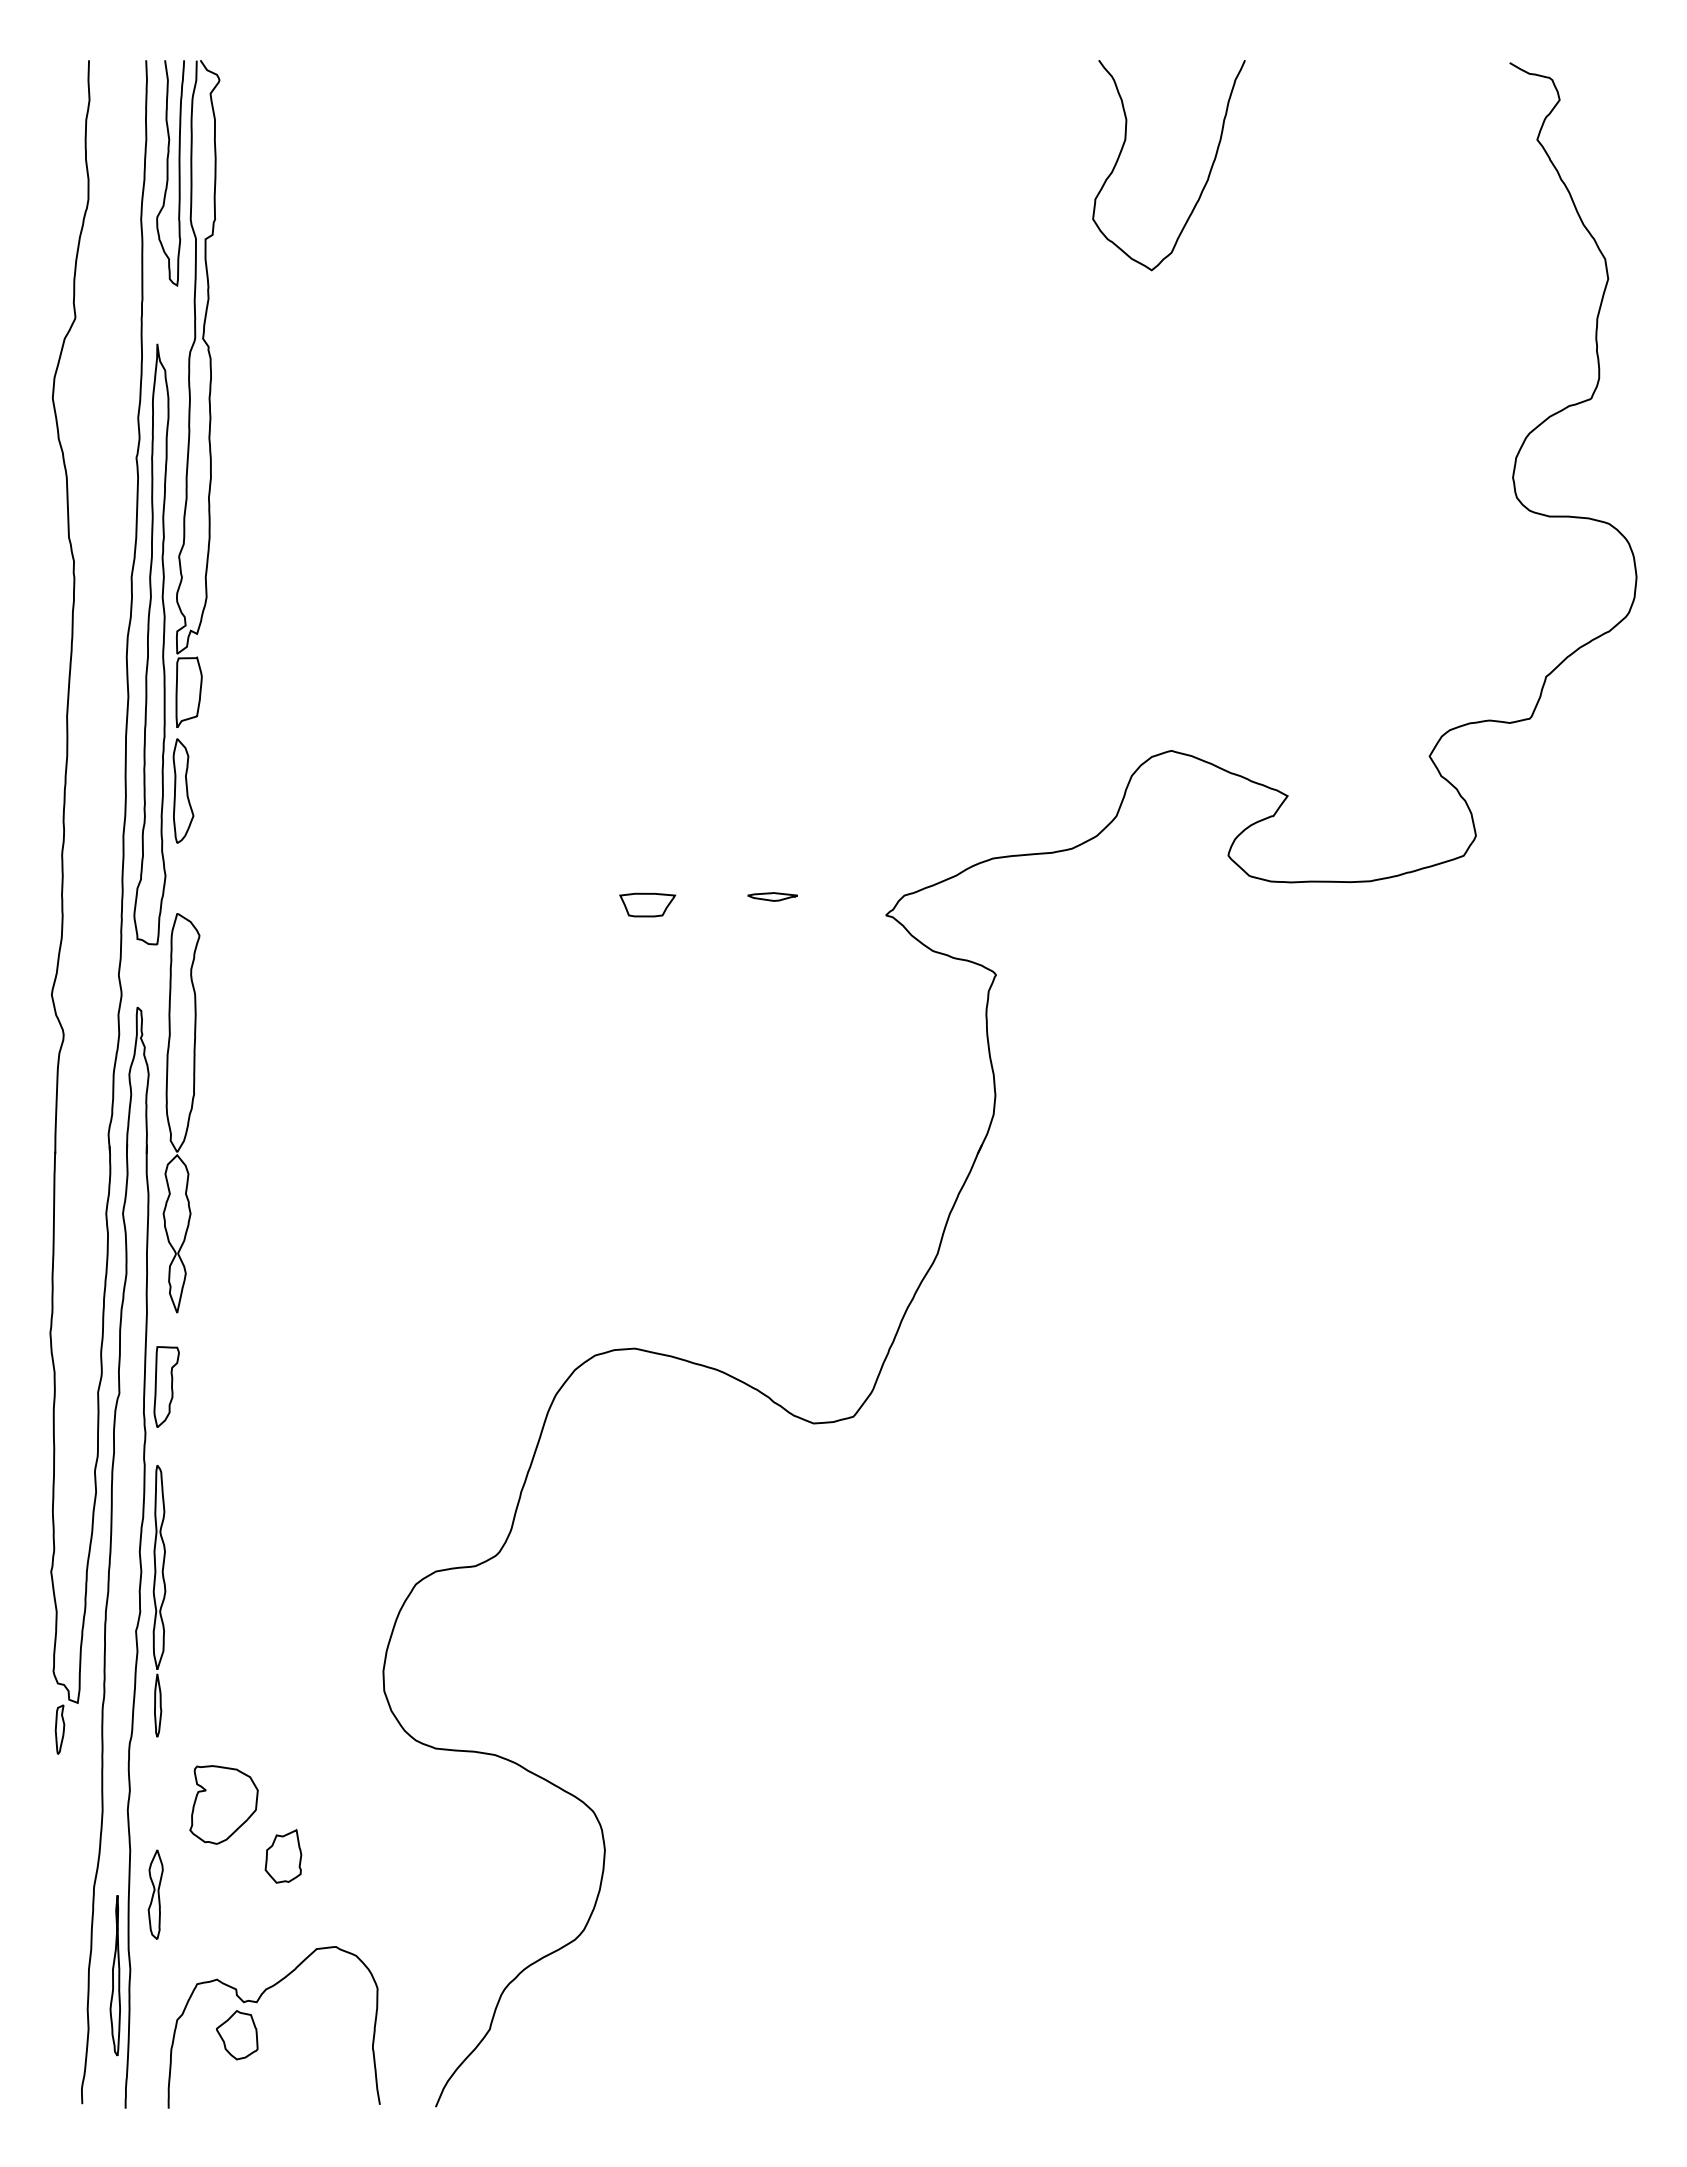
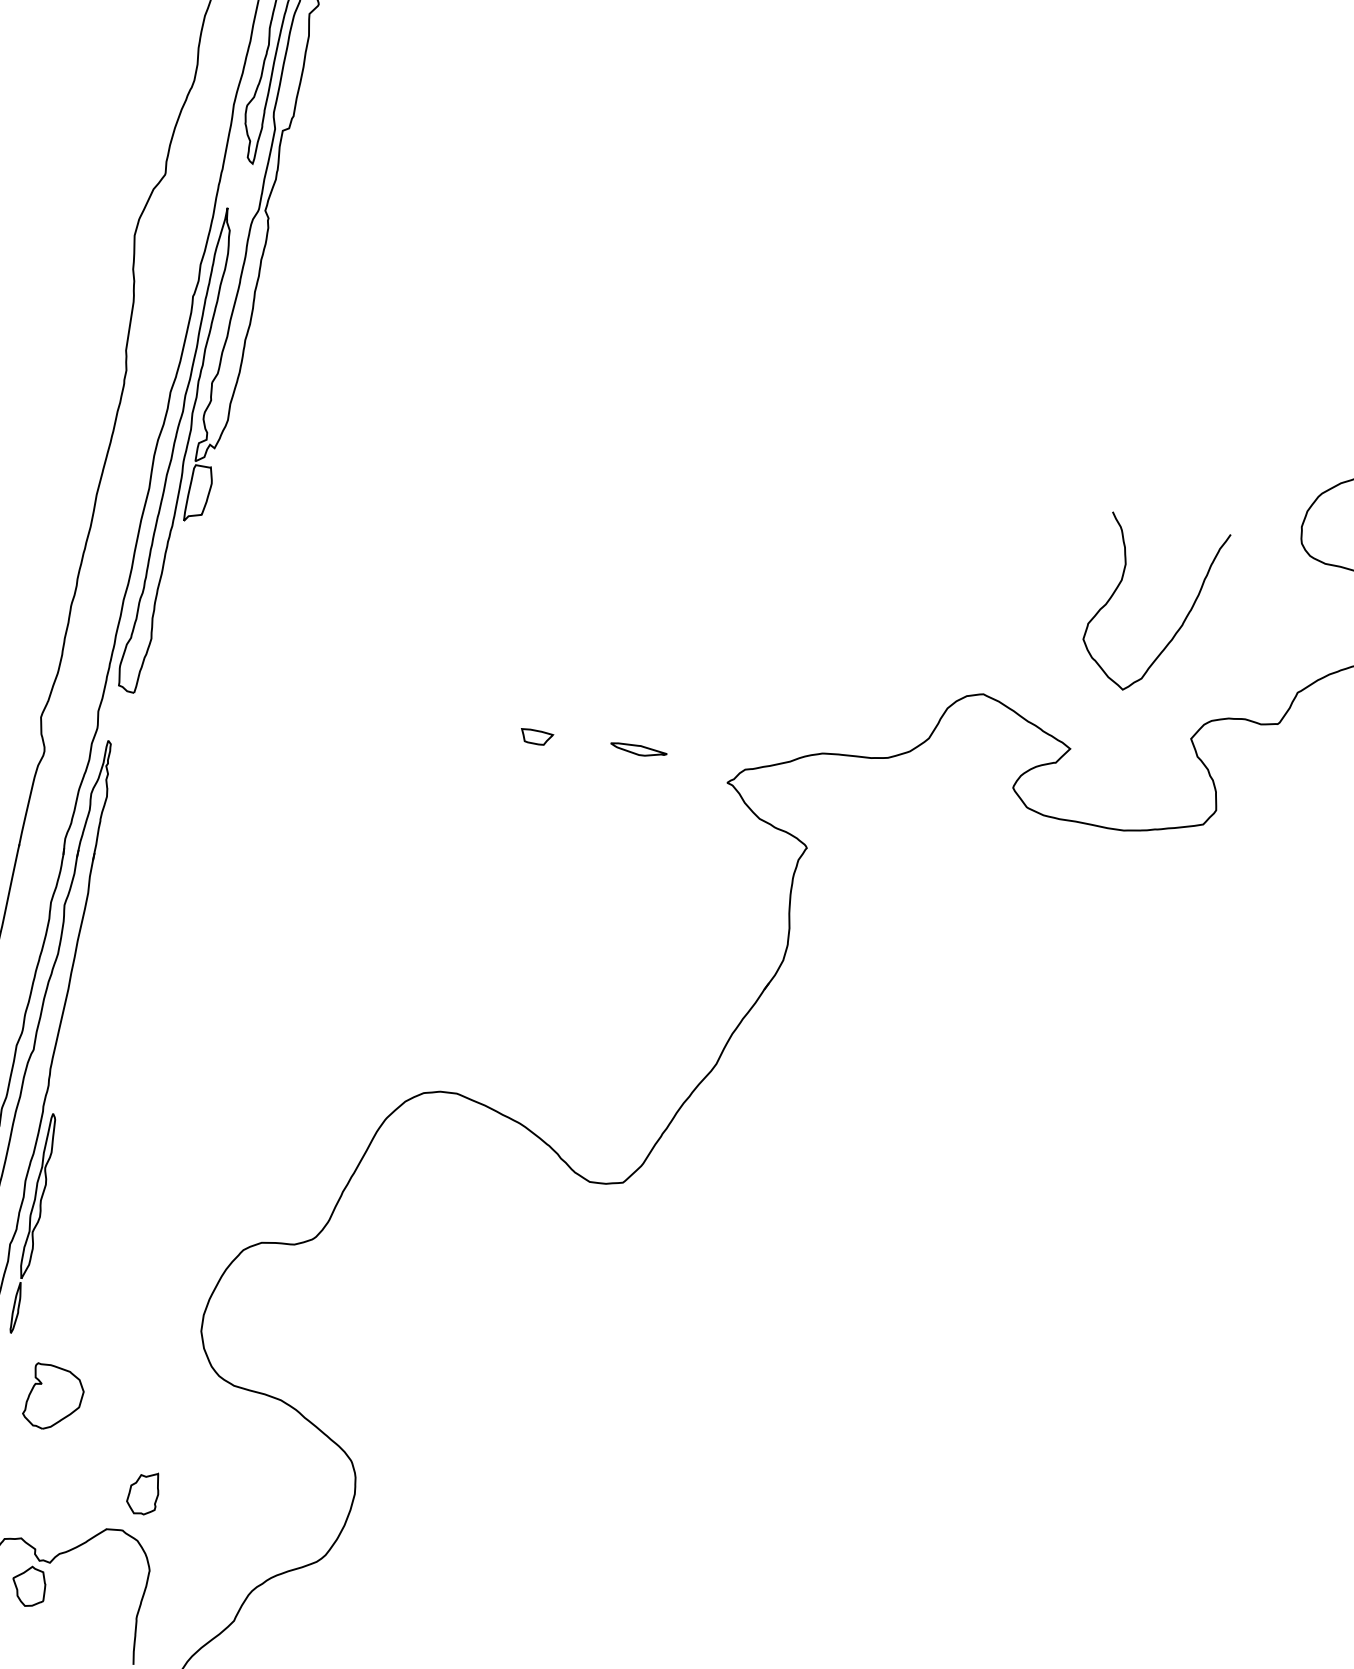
curve: (1207, 176) -> (1182, 622), moved
part: (183, 790) -> (179, 572), removed
part: (772, 896) -> (638, 749), size x1.4
part: (647, 904) -> (536, 736), size x0.7
part: (181, 1113) -> (127, 833), removed
part: (166, 1386) -> (72, 1051), removed
part: (283, 1855) -> (143, 1492), moved

